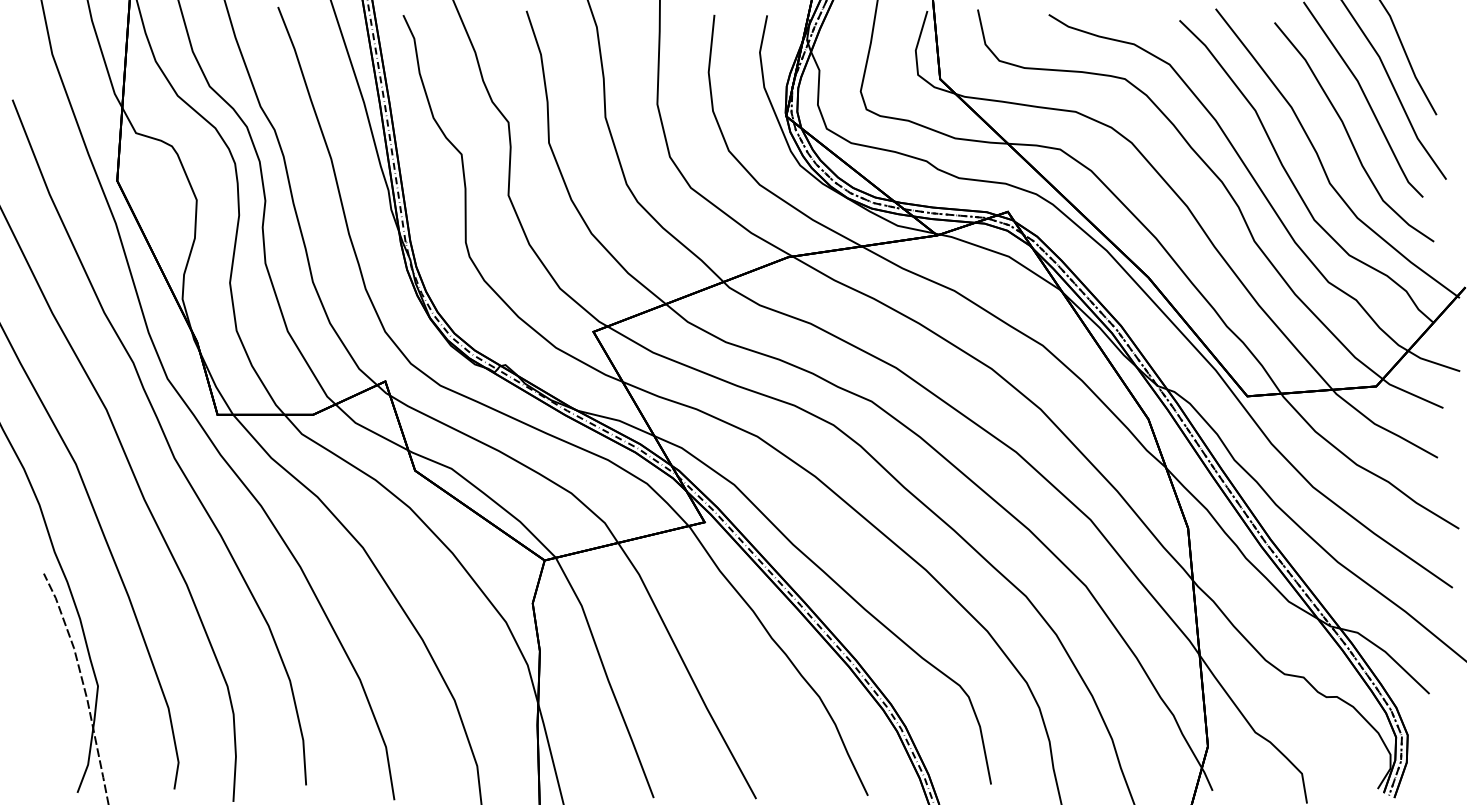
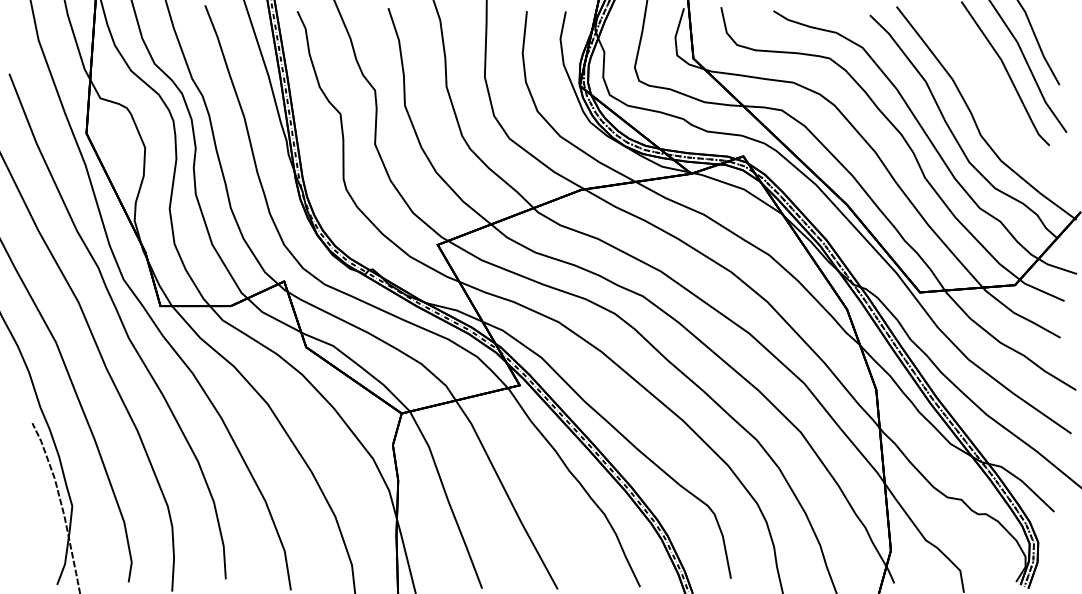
curve: (1349, 134) -> (995, 99), removed

